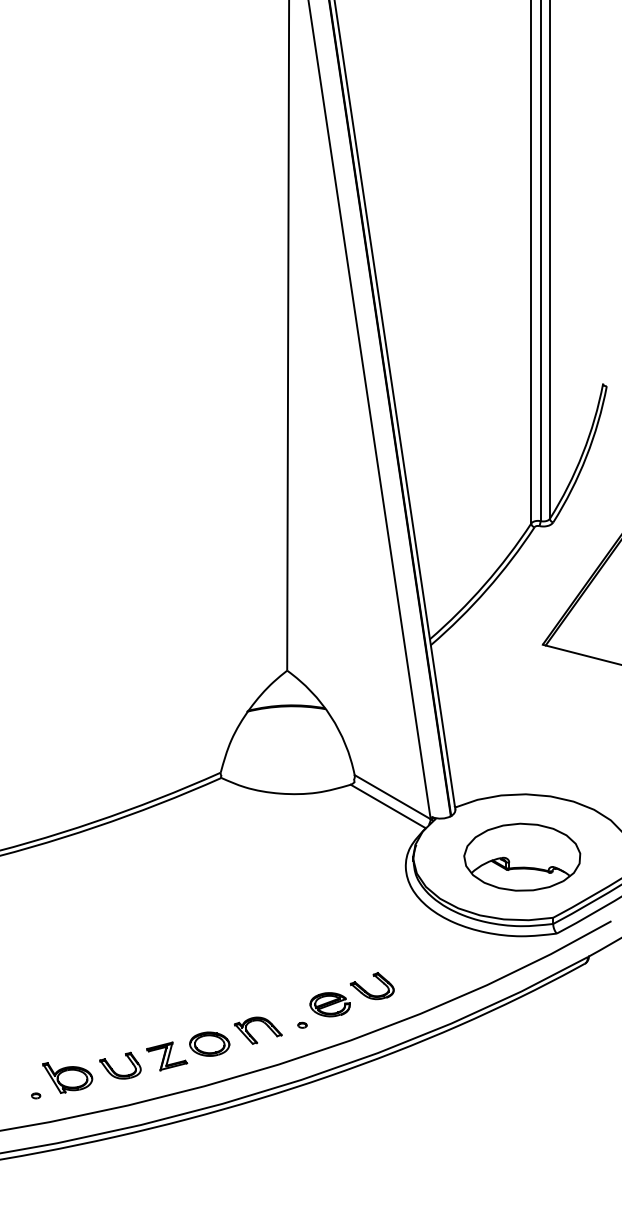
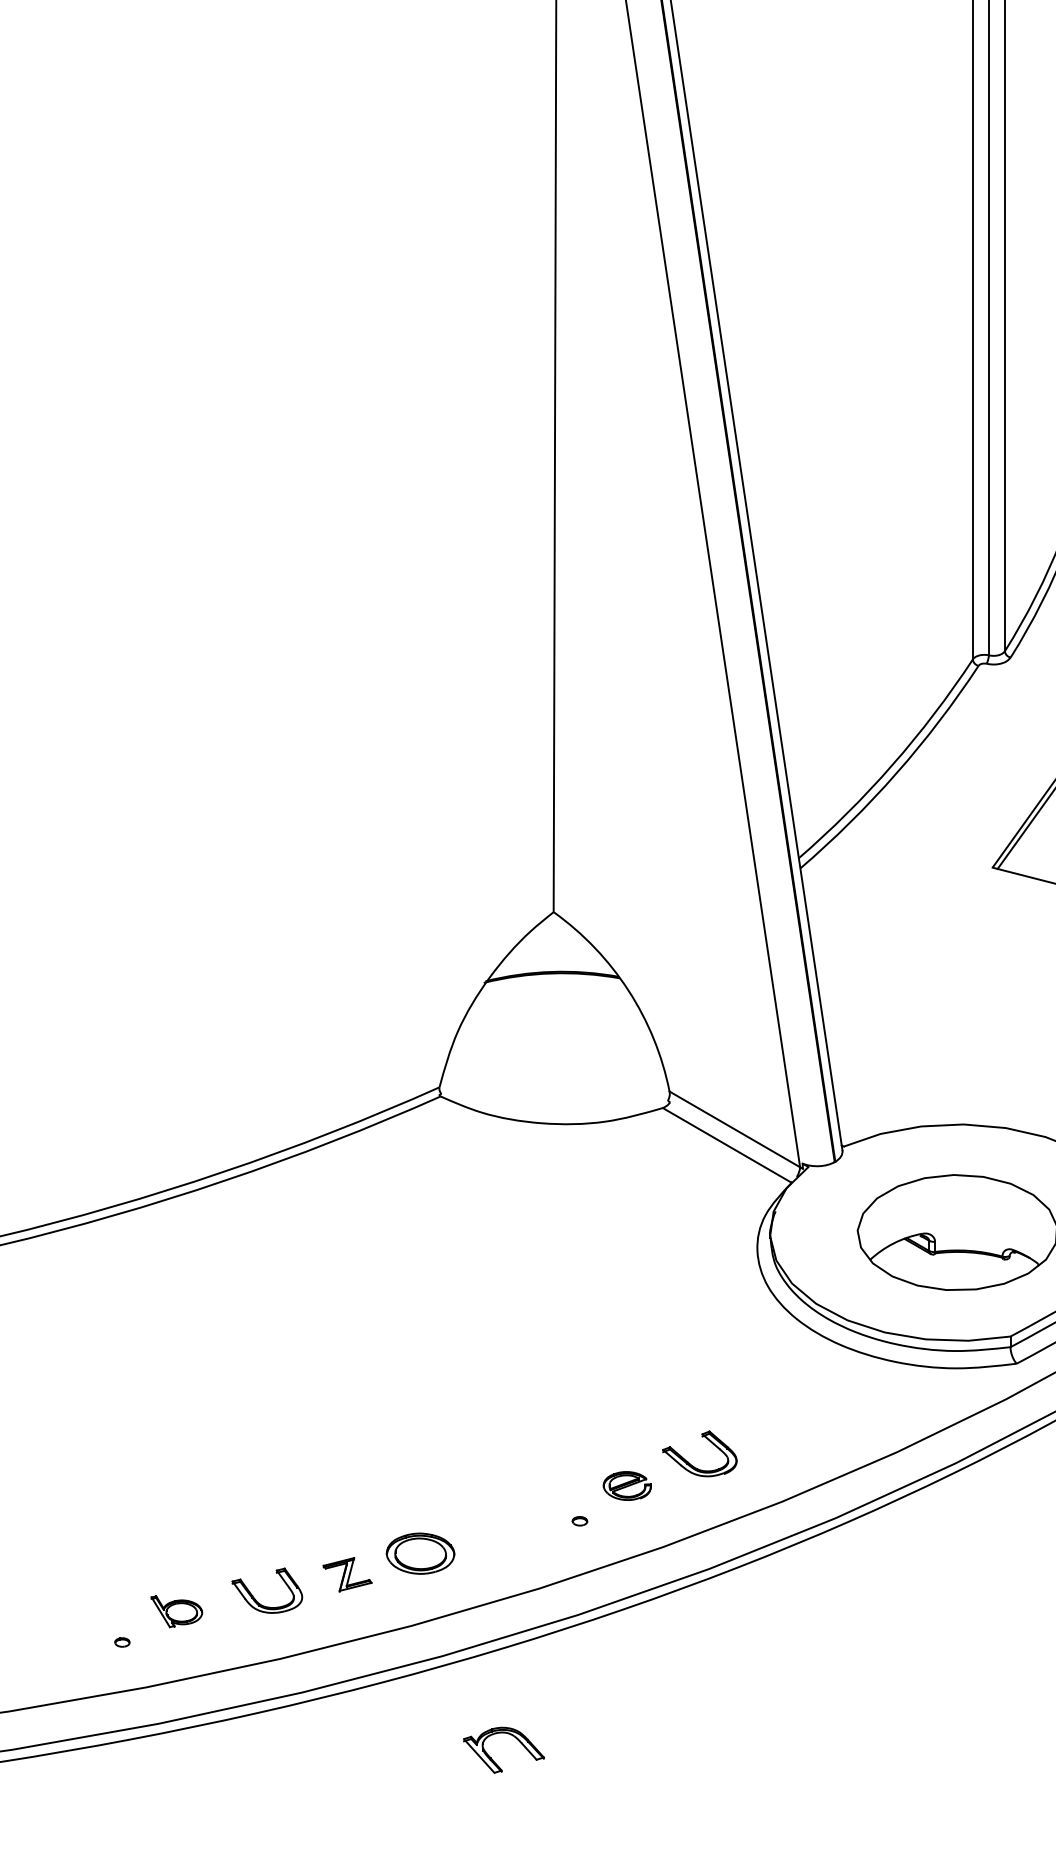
part: (329, 1004) -> (626, 1485), size x0.7
part: (251, 1034) -> (492, 1756), moved
part: (167, 1056) -> (348, 1574), size x0.7
part: (67, 1077) -> (176, 1610), size x0.6

